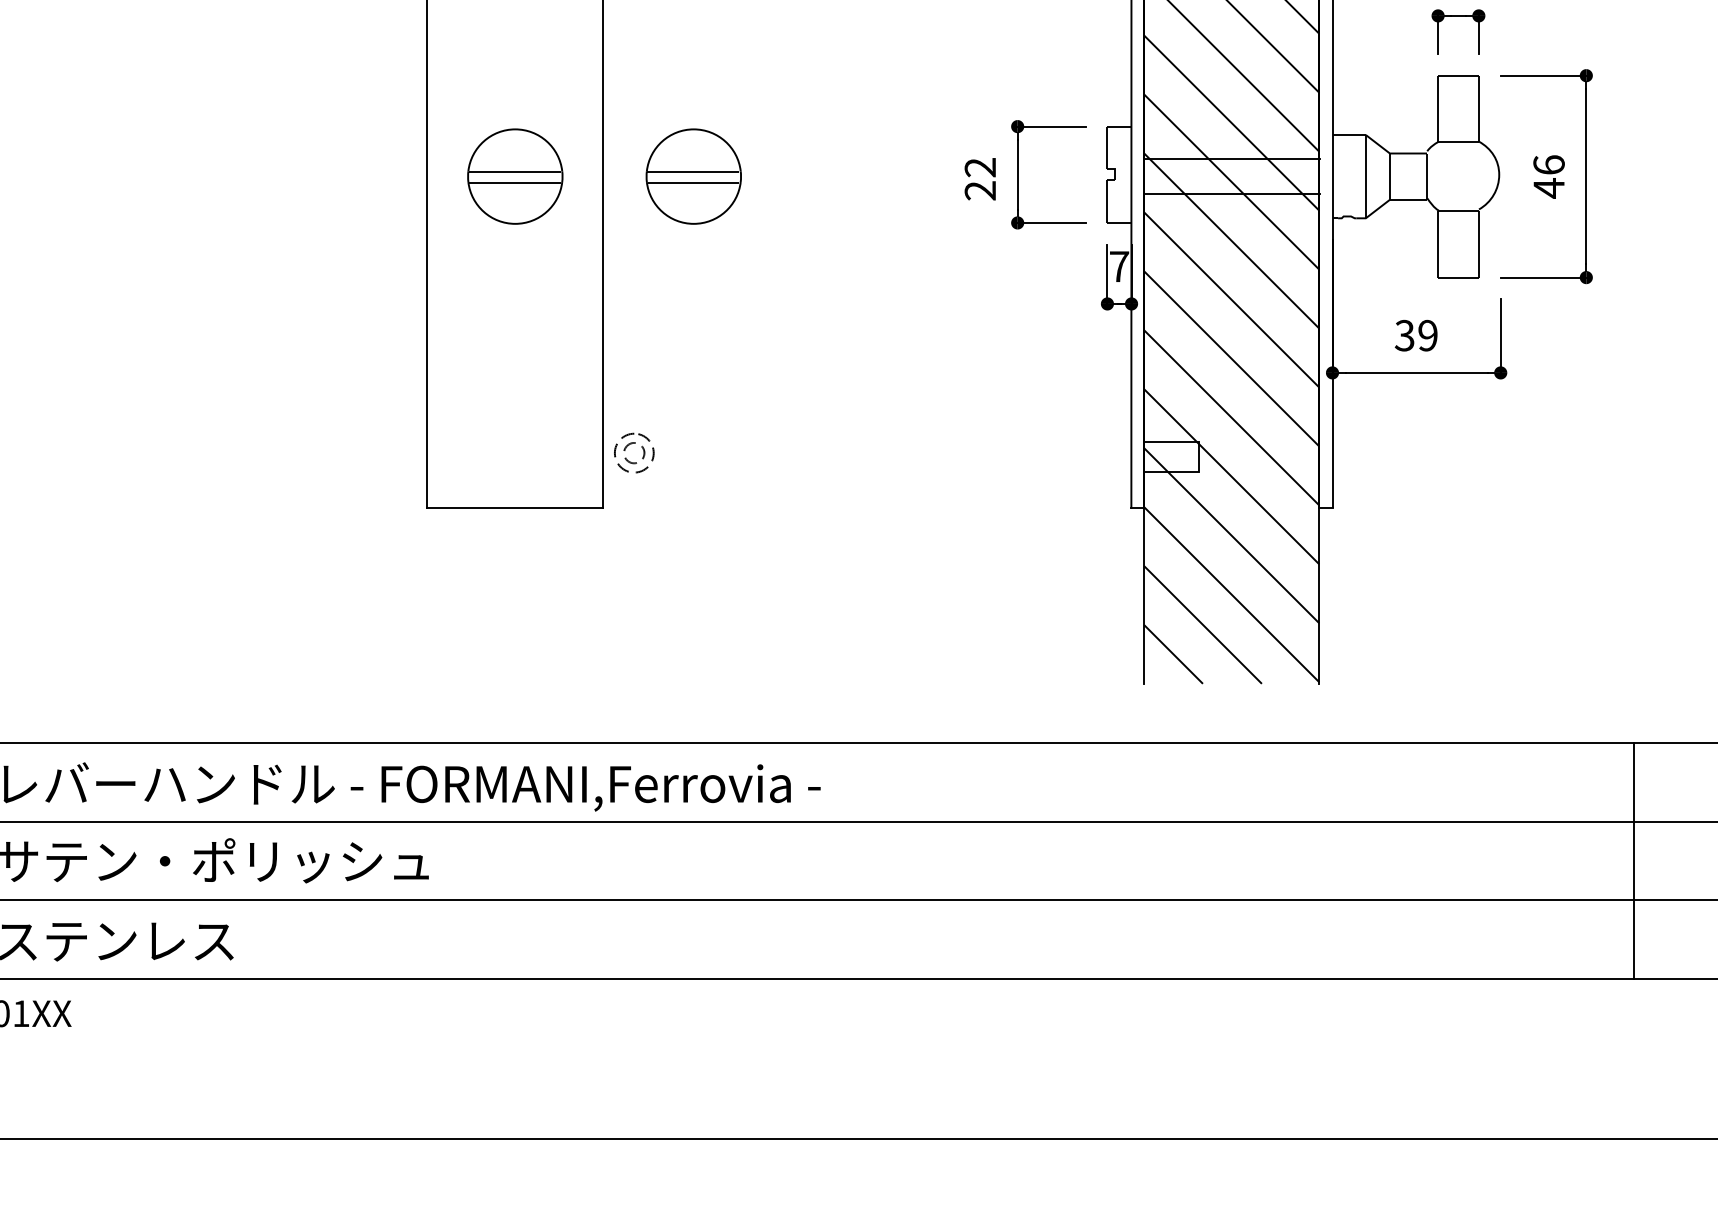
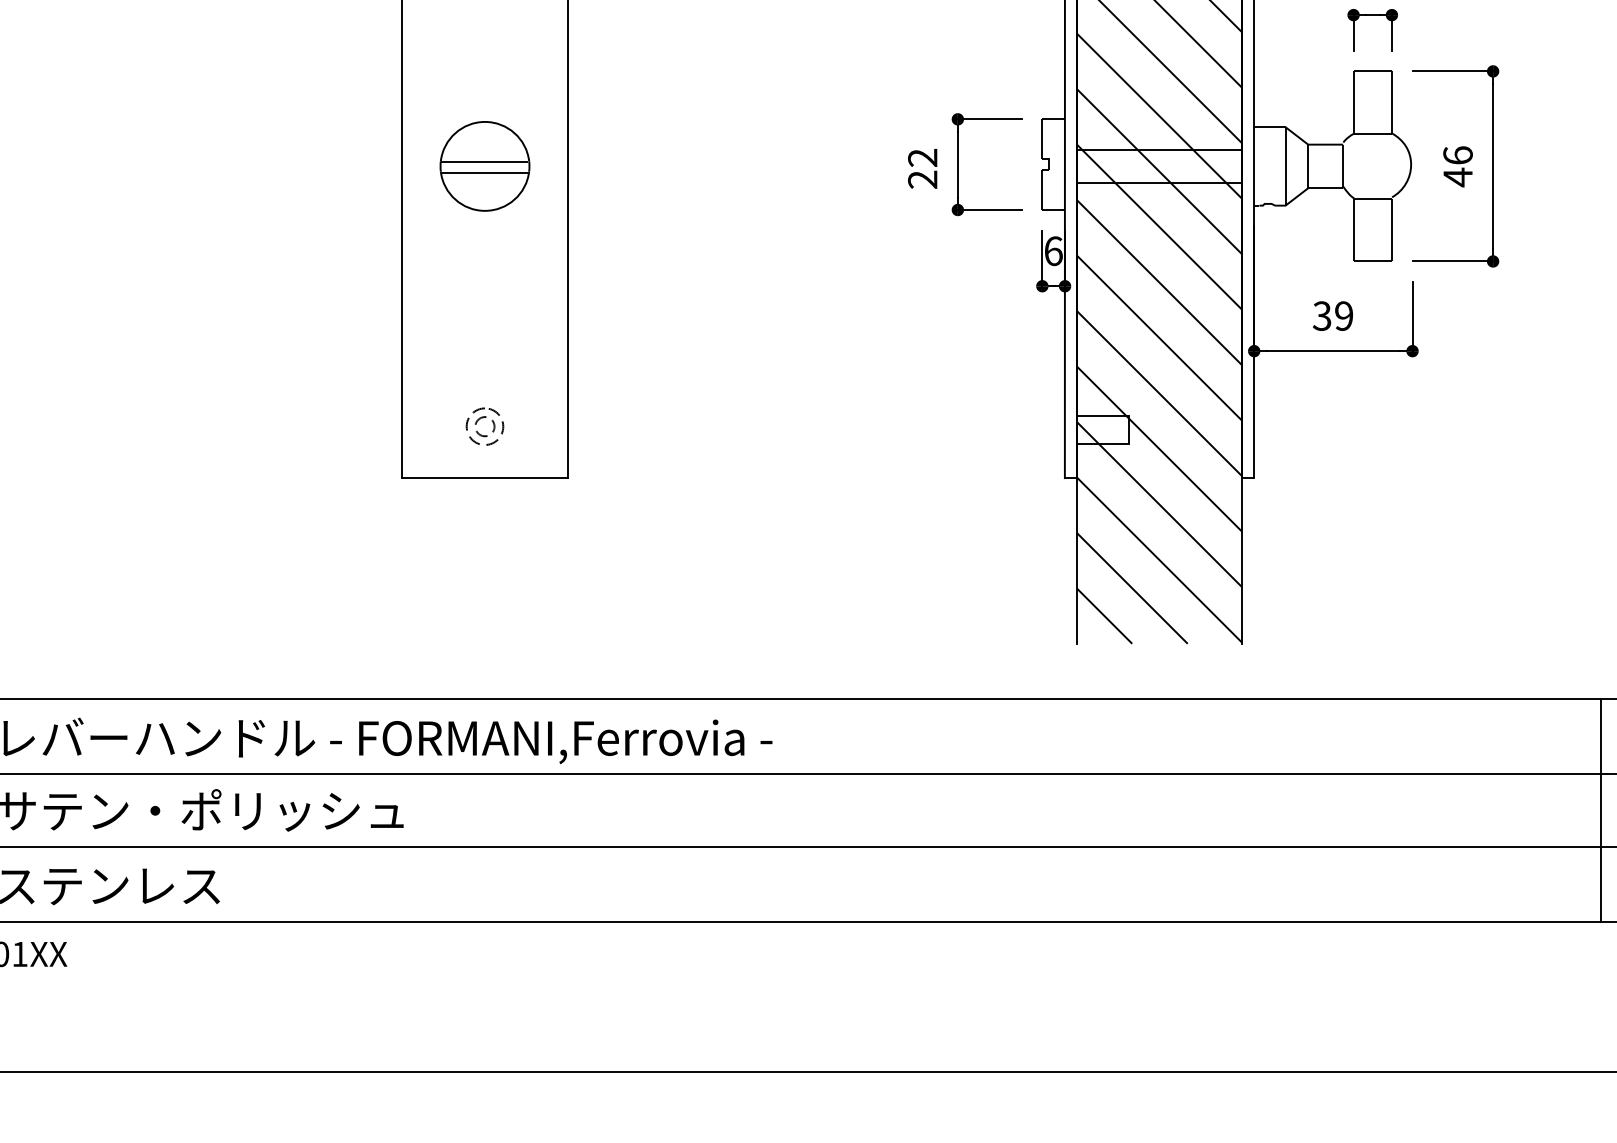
part: (693, 176) -> (652, 166), removed
text: (1119, 267) -> (1053, 251), 7 -> 6
part: (628, 446) -> (479, 420), moved
line: (1634, 860) -> (1601, 810), moved

